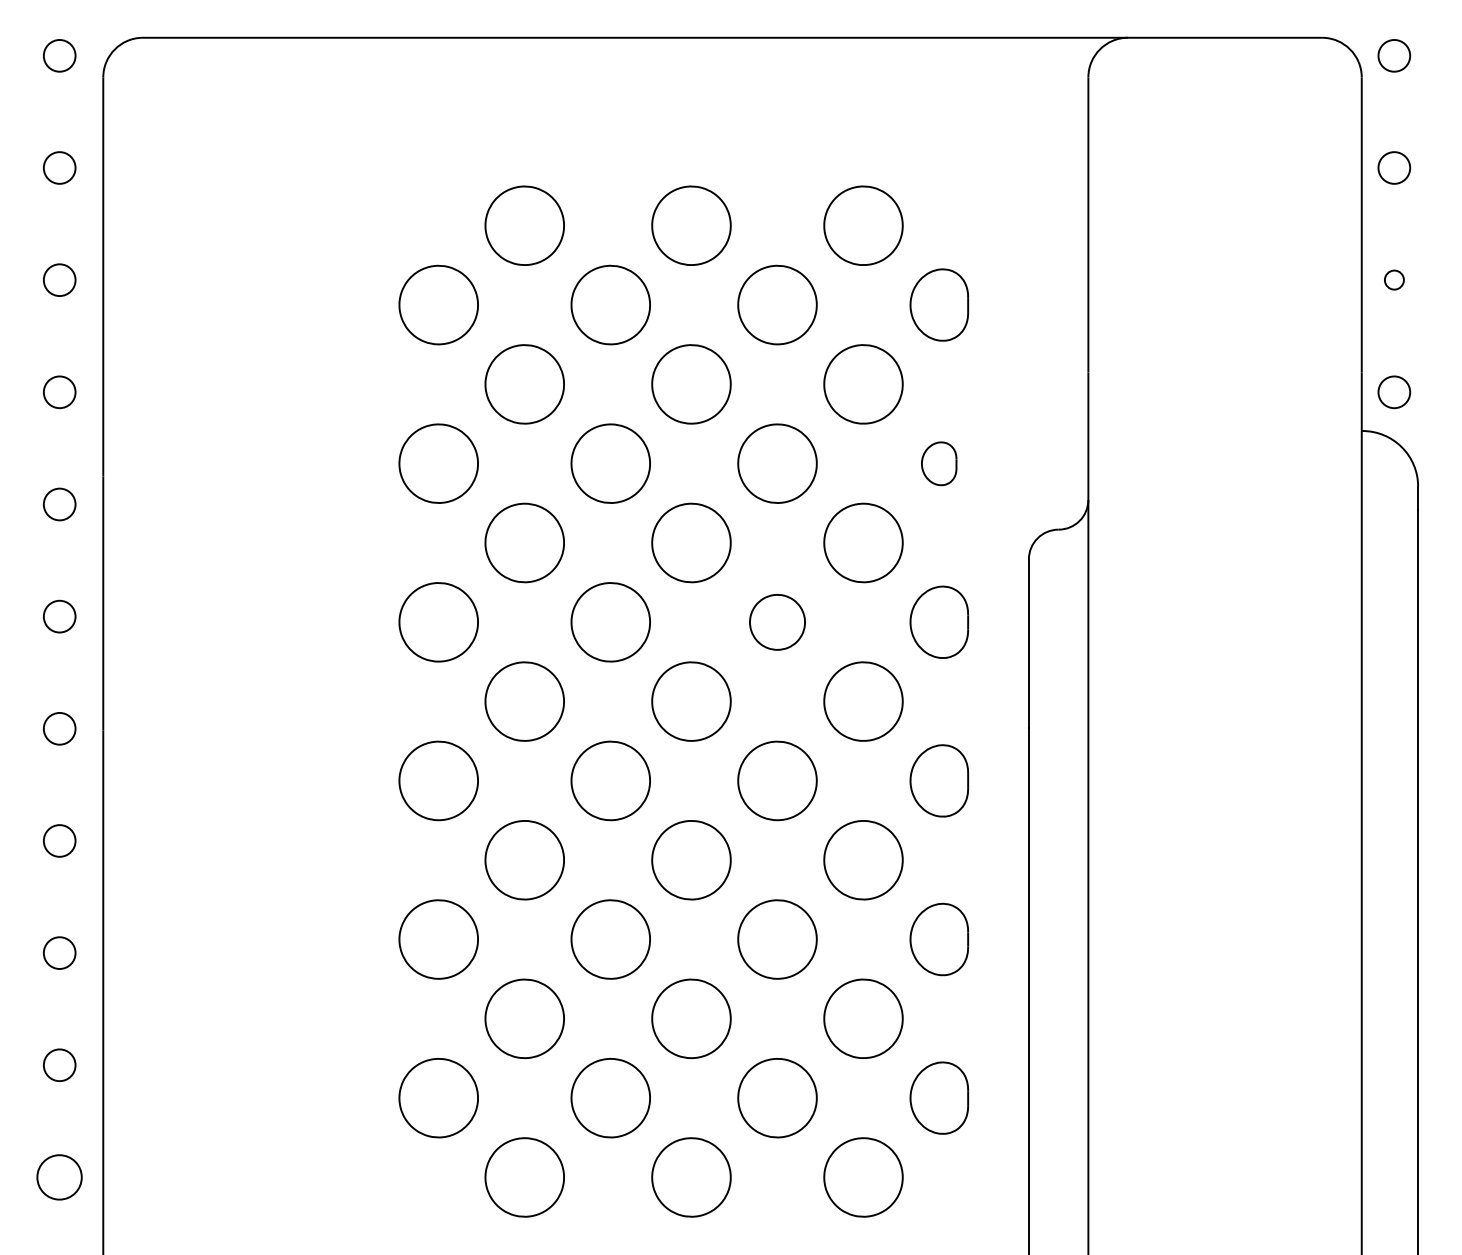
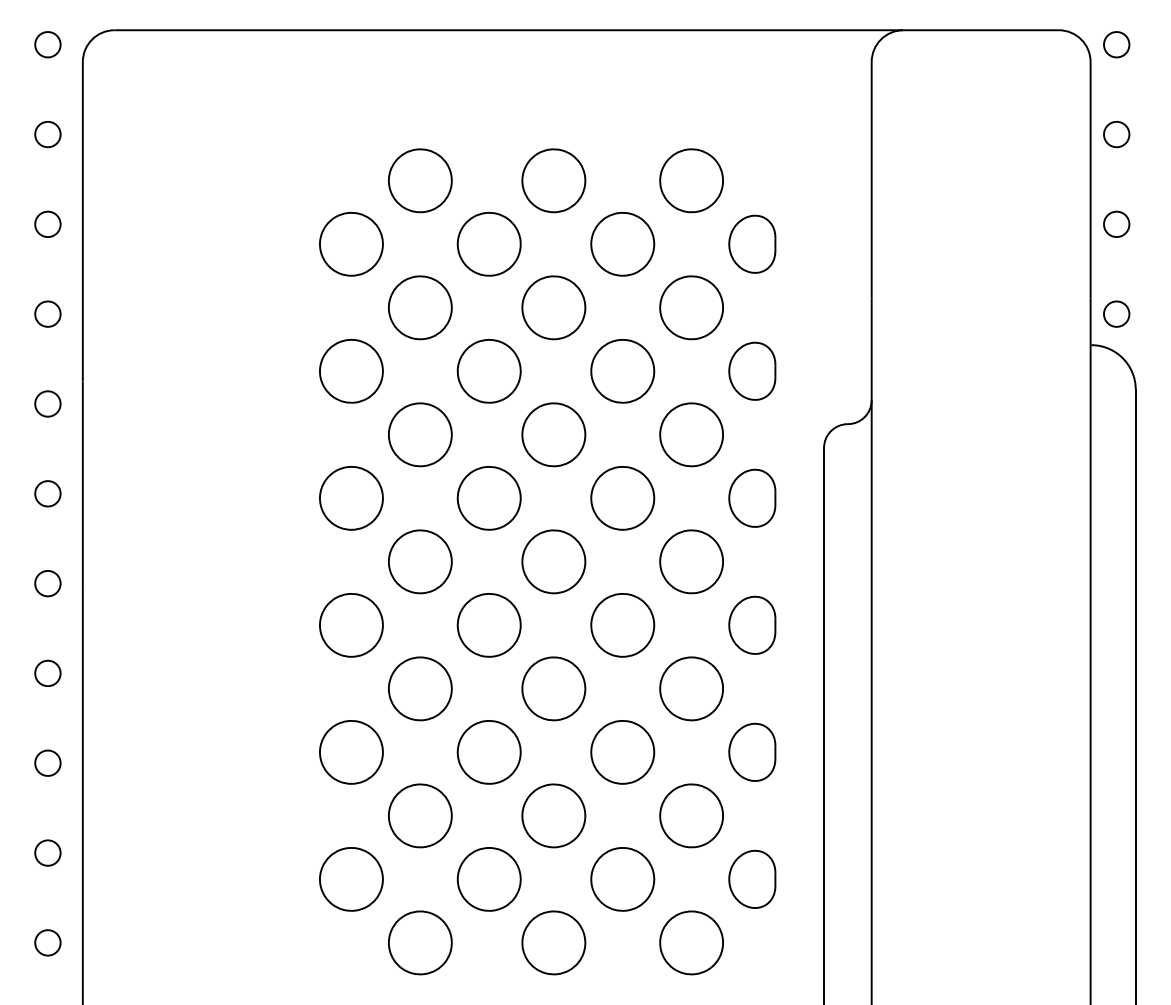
circle: (1394, 279) -> (1116, 223), size x1.67
part: (938, 463) -> (751, 371), size x1.67
part: (777, 622) -> (622, 498), size x1.43
circle: (59, 1177) -> (47, 942), size x0.71

